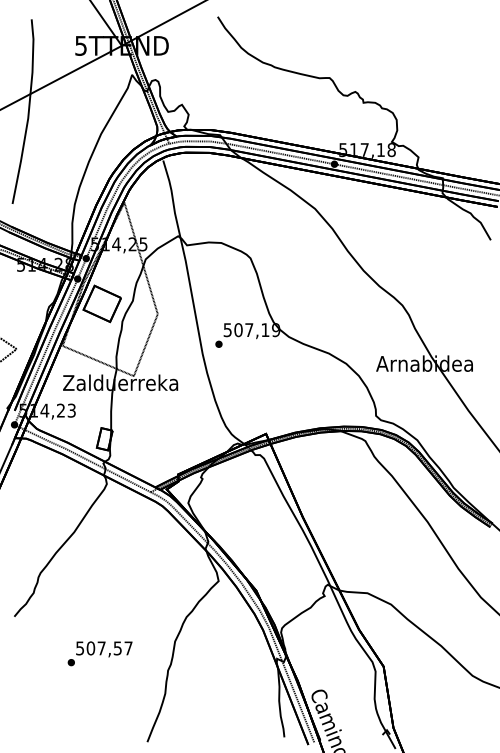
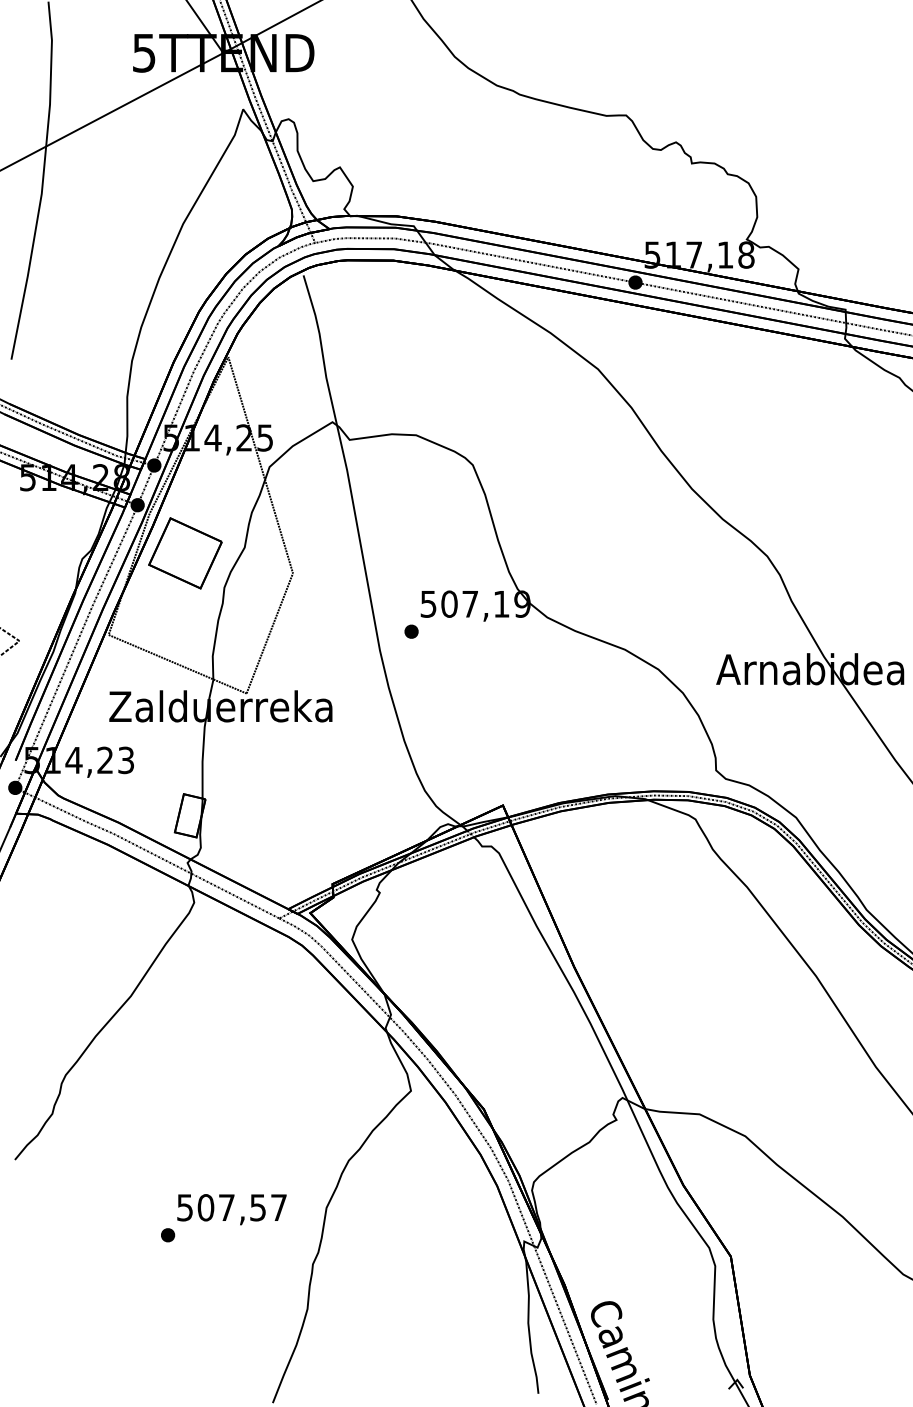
text: (99, 653) -> (222, 1217), moved

